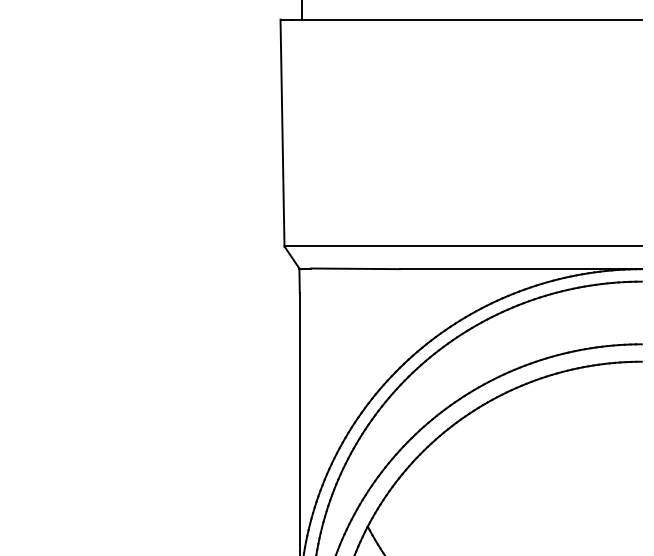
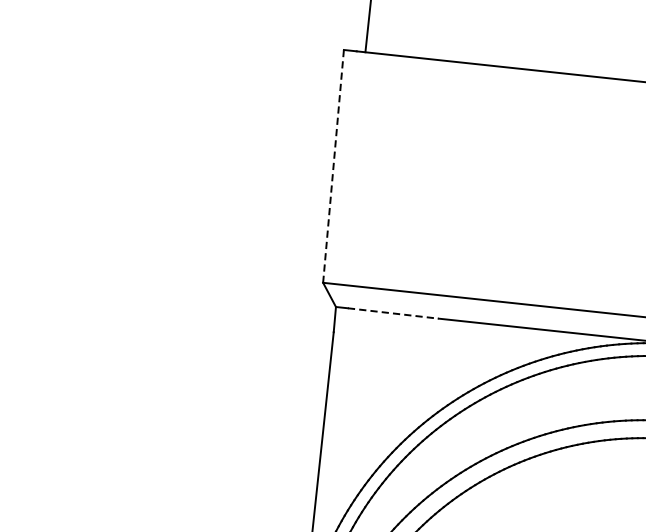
line: (282, 133) -> (333, 166), solid -> dashed
line: (355, 268) -> (393, 313), solid -> dashed

